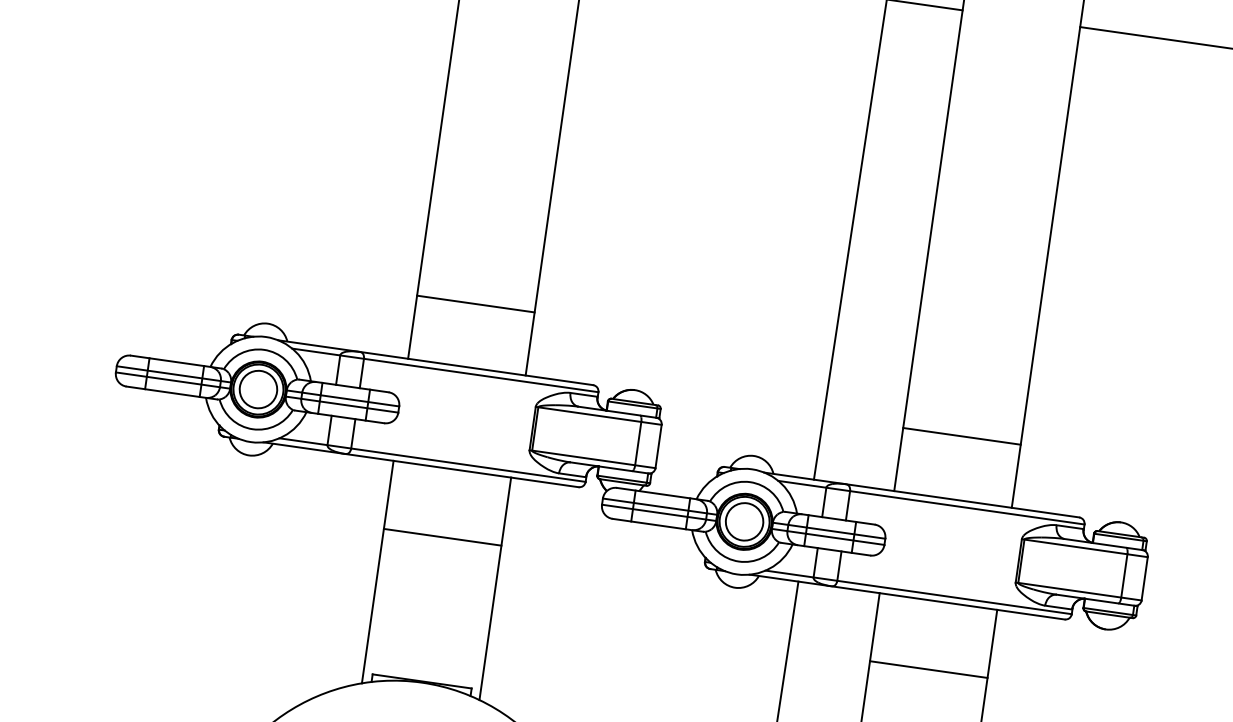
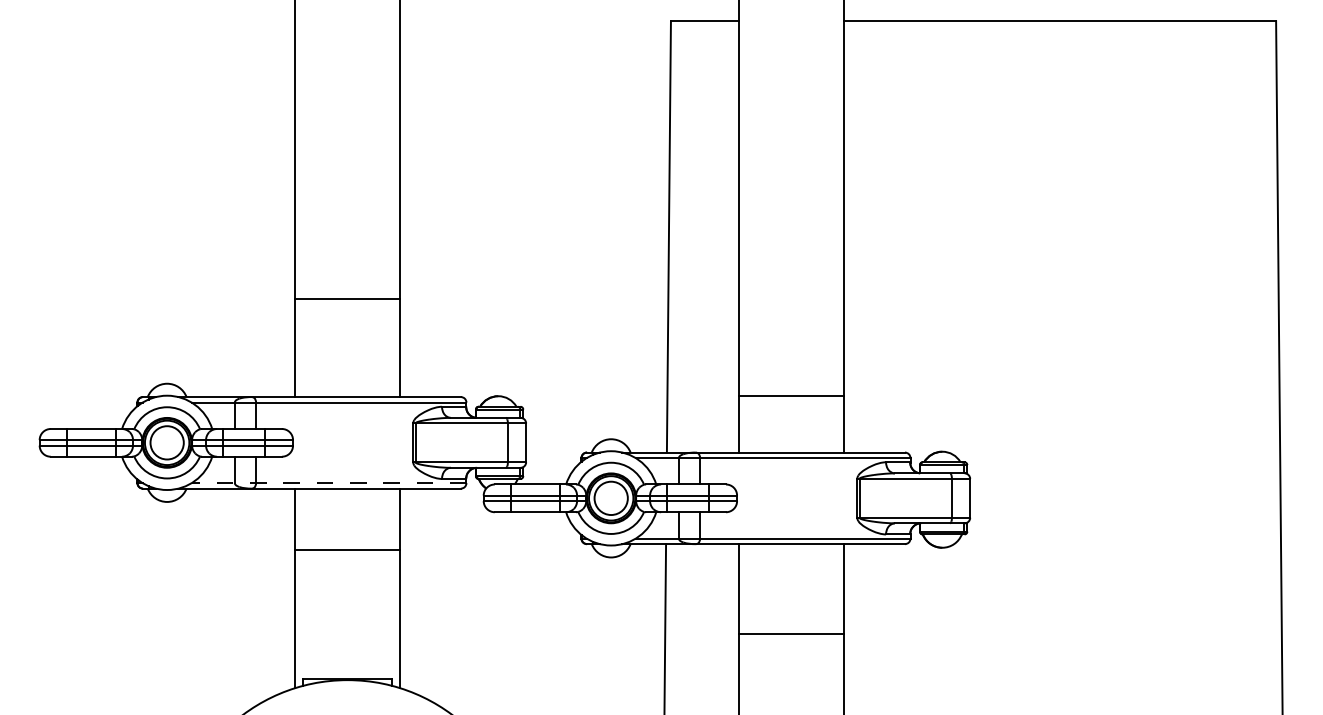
line: (475, 304) -> (347, 299), moved
line: (431, 460) -> (328, 483), solid -> dashed
line: (928, 669) -> (791, 634), moved

